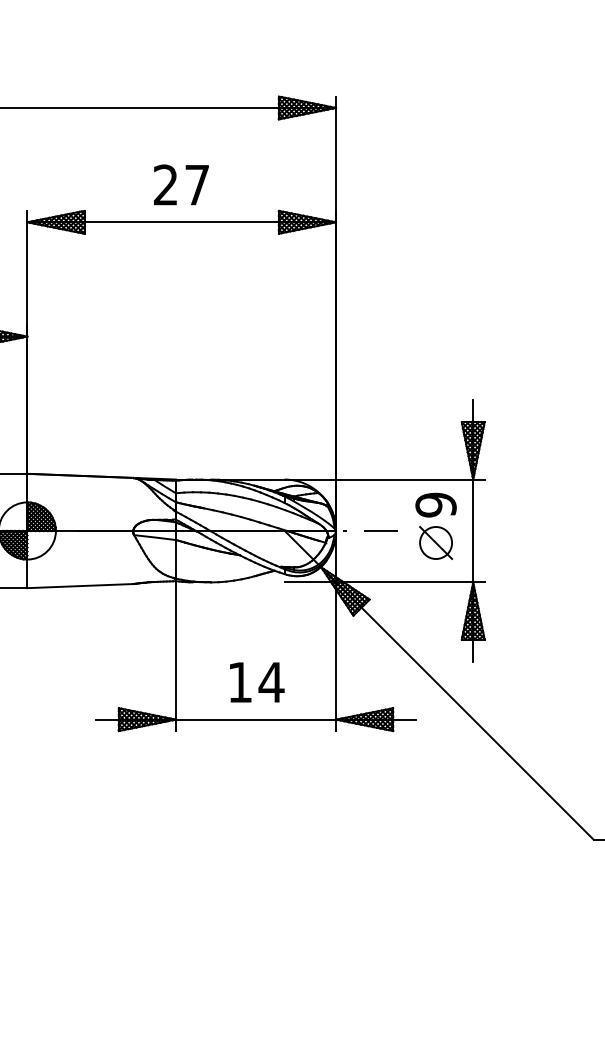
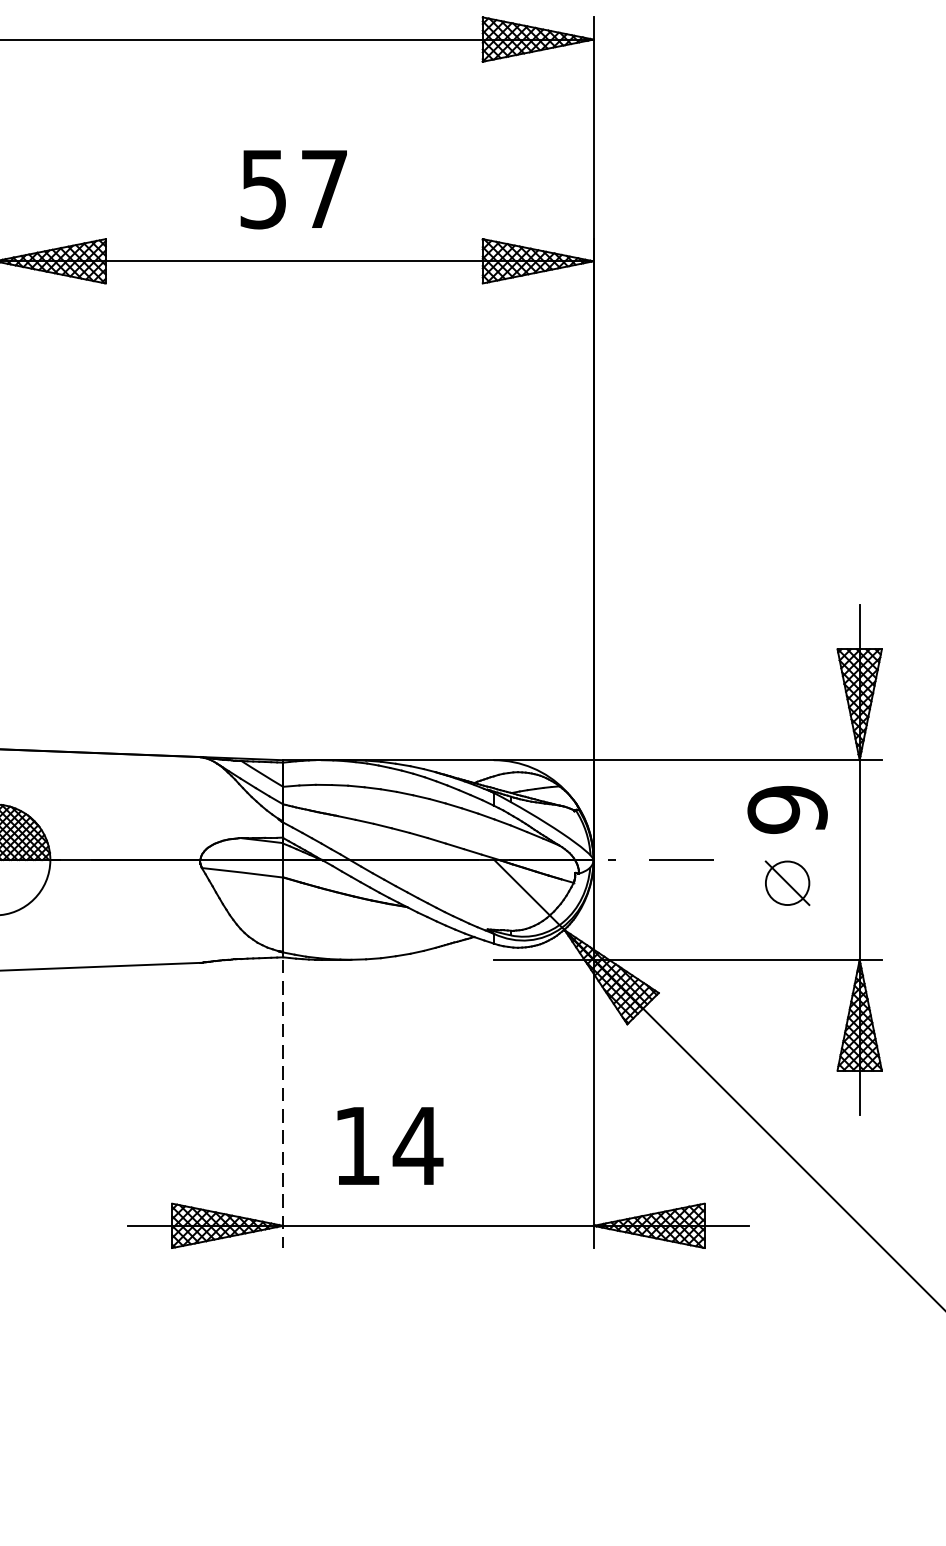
text: (165, 184) -> (262, 187), 27 -> 57
part: (435, 542) -> (786, 882), size x0.7
line: (175, 657) -> (282, 1105), solid -> dashed
text: (257, 682) -> (390, 1146), moved

